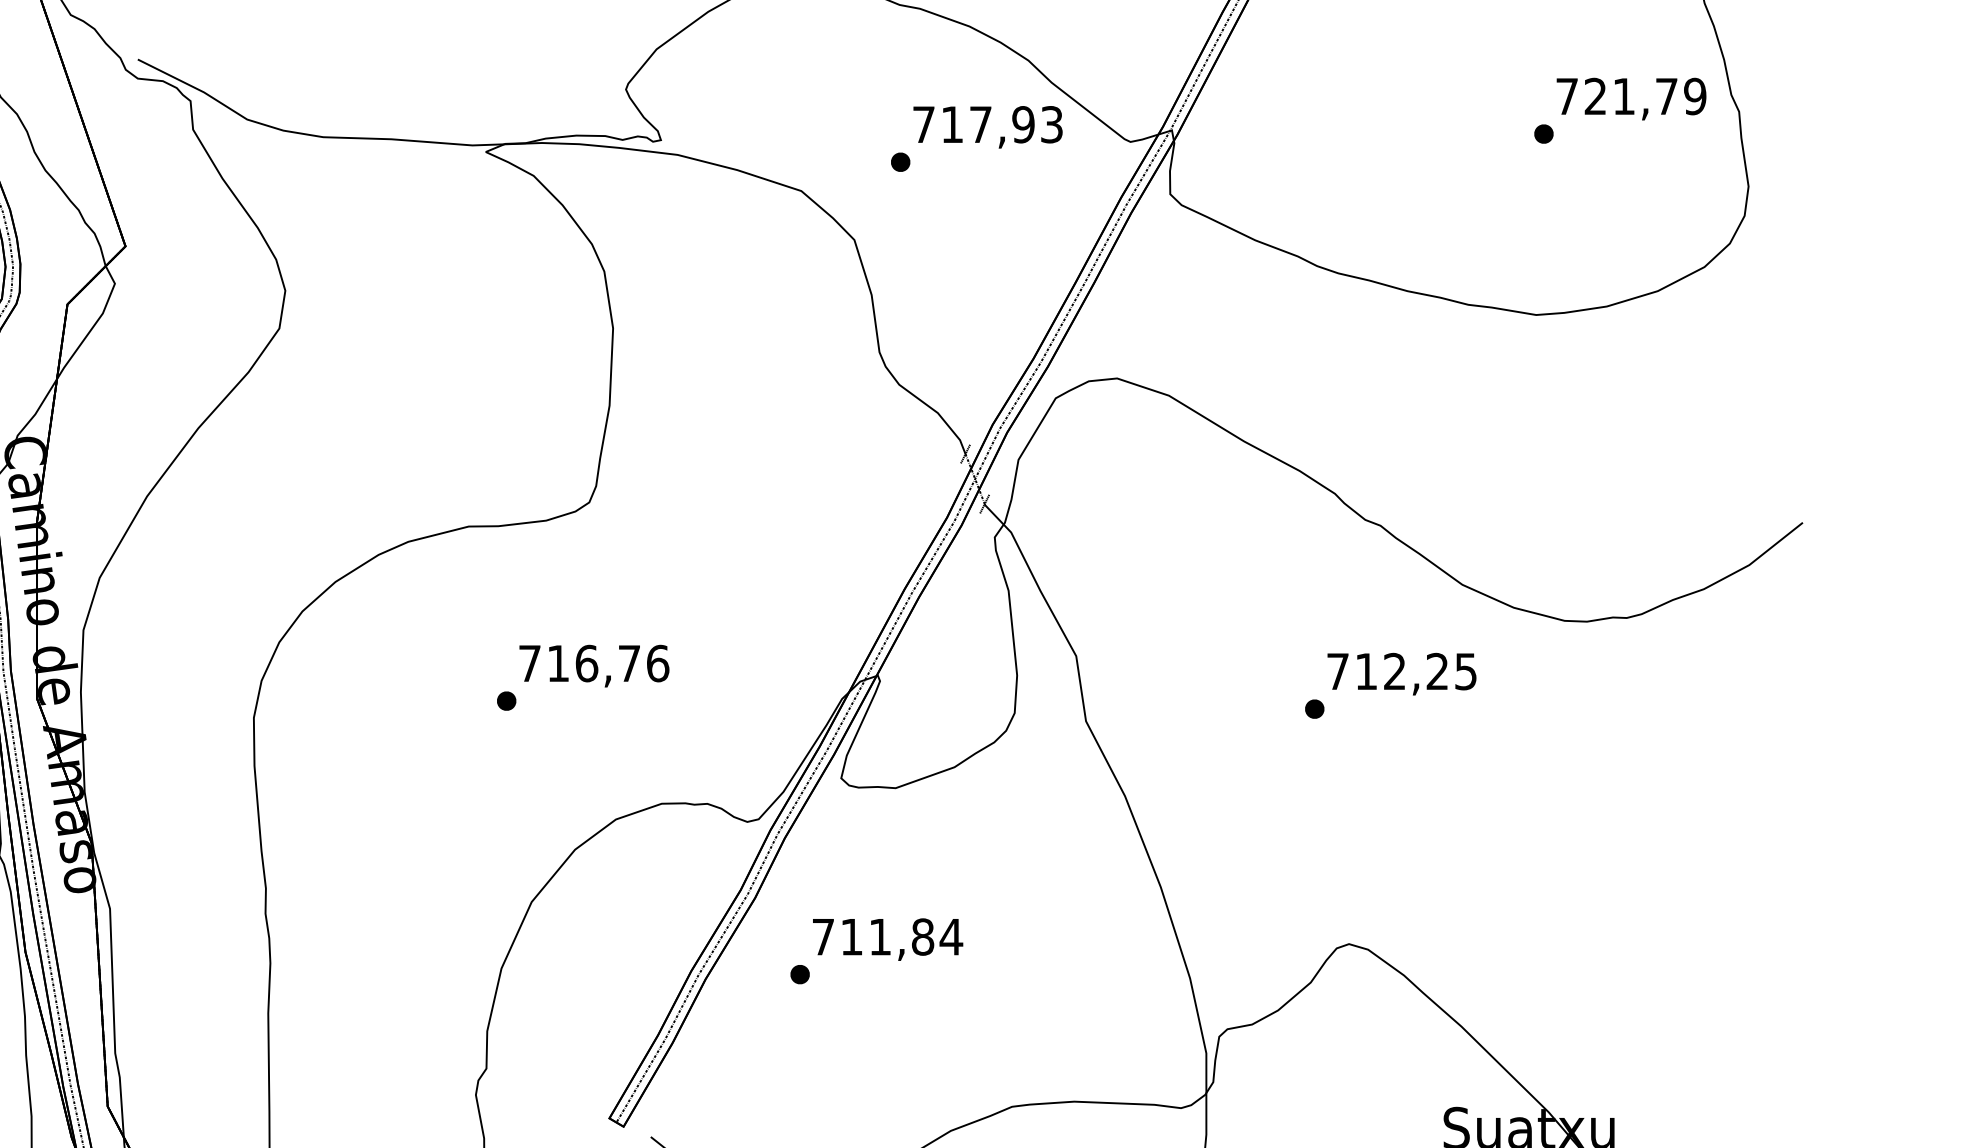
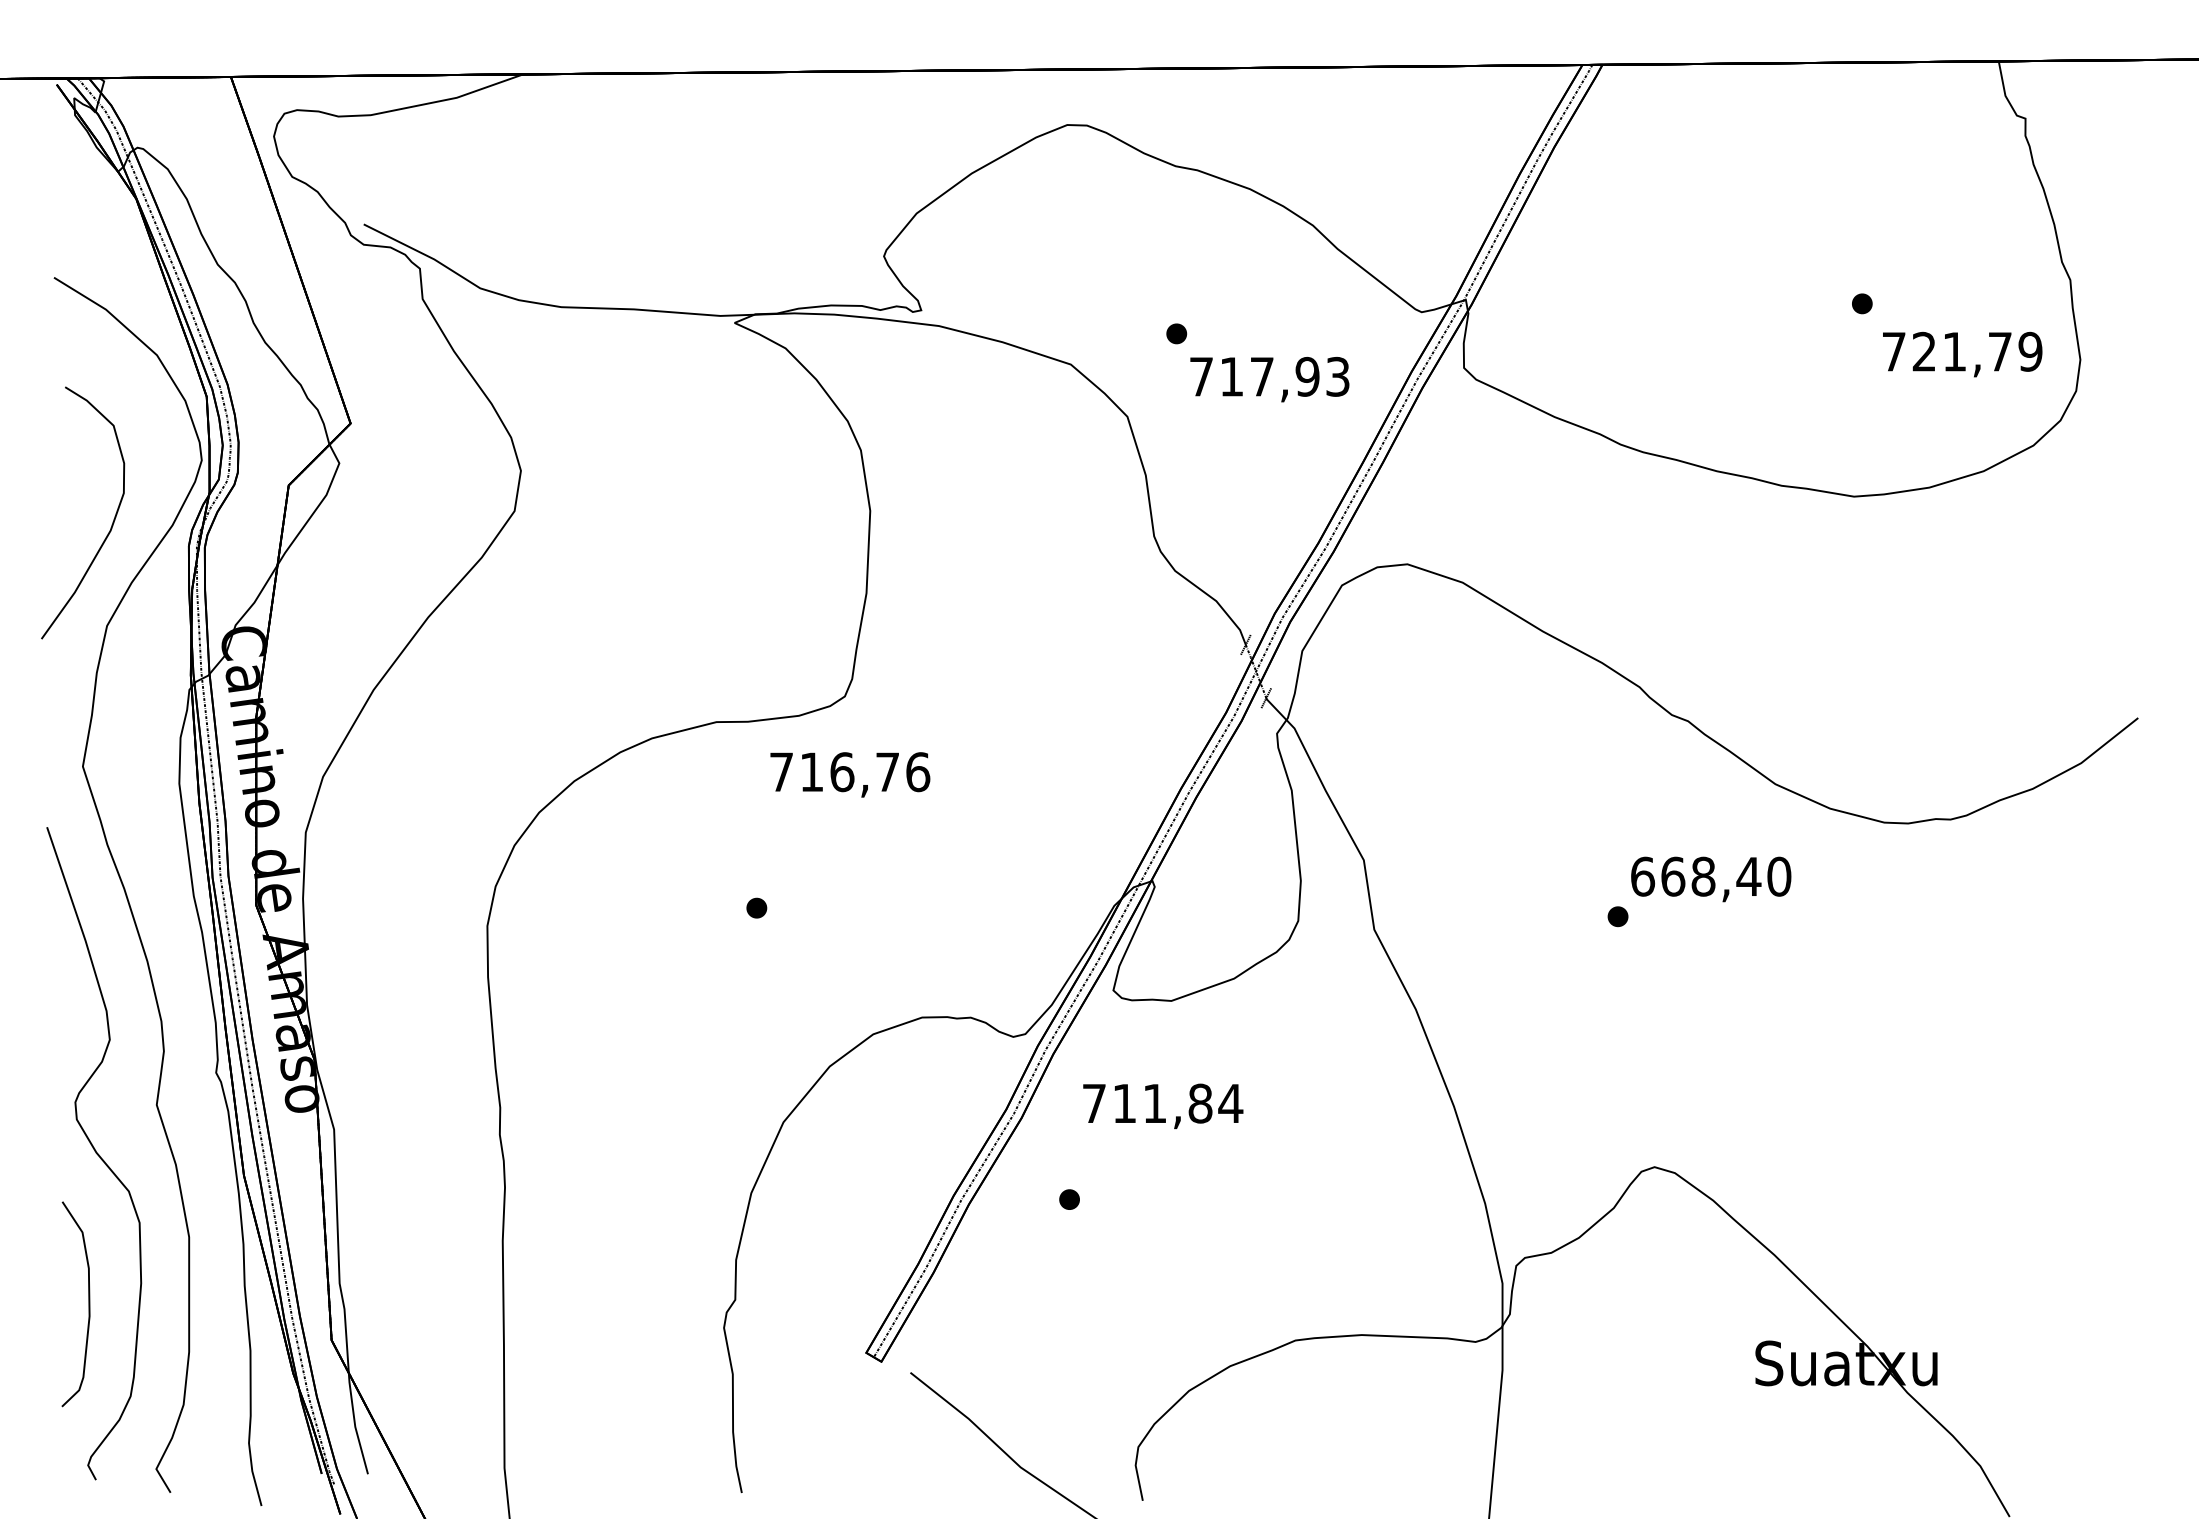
text: (1631, 99) -> (1962, 354), moved
text: (987, 127) -> (1269, 379), moved
text: (594, 665) -> (850, 774), moved
text: (1402, 671) -> (1711, 876), 712,25 -> 668,40
text: (888, 938) -> (1163, 1105), moved

